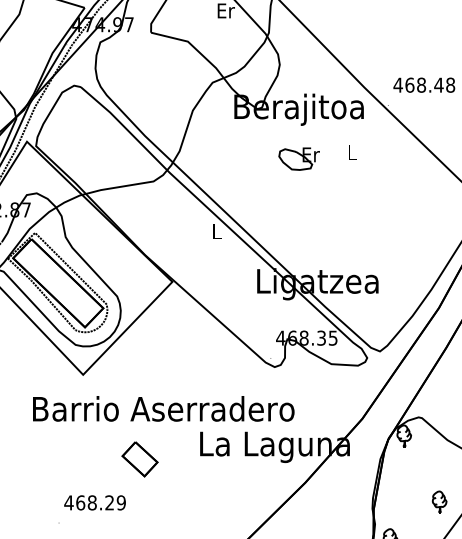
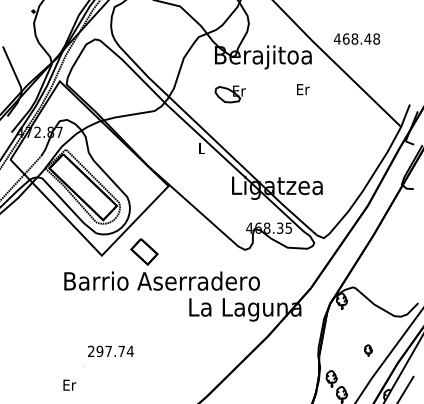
text: (352, 152) -> (303, 89), L -> Er
part: (297, 159) -> (229, 94), moved
part: (140, 458) -> (144, 251), moved
part: (439, 501) -> (368, 350), size x0.7
text: (94, 502) -> (110, 351), 468.29 -> 297.74

